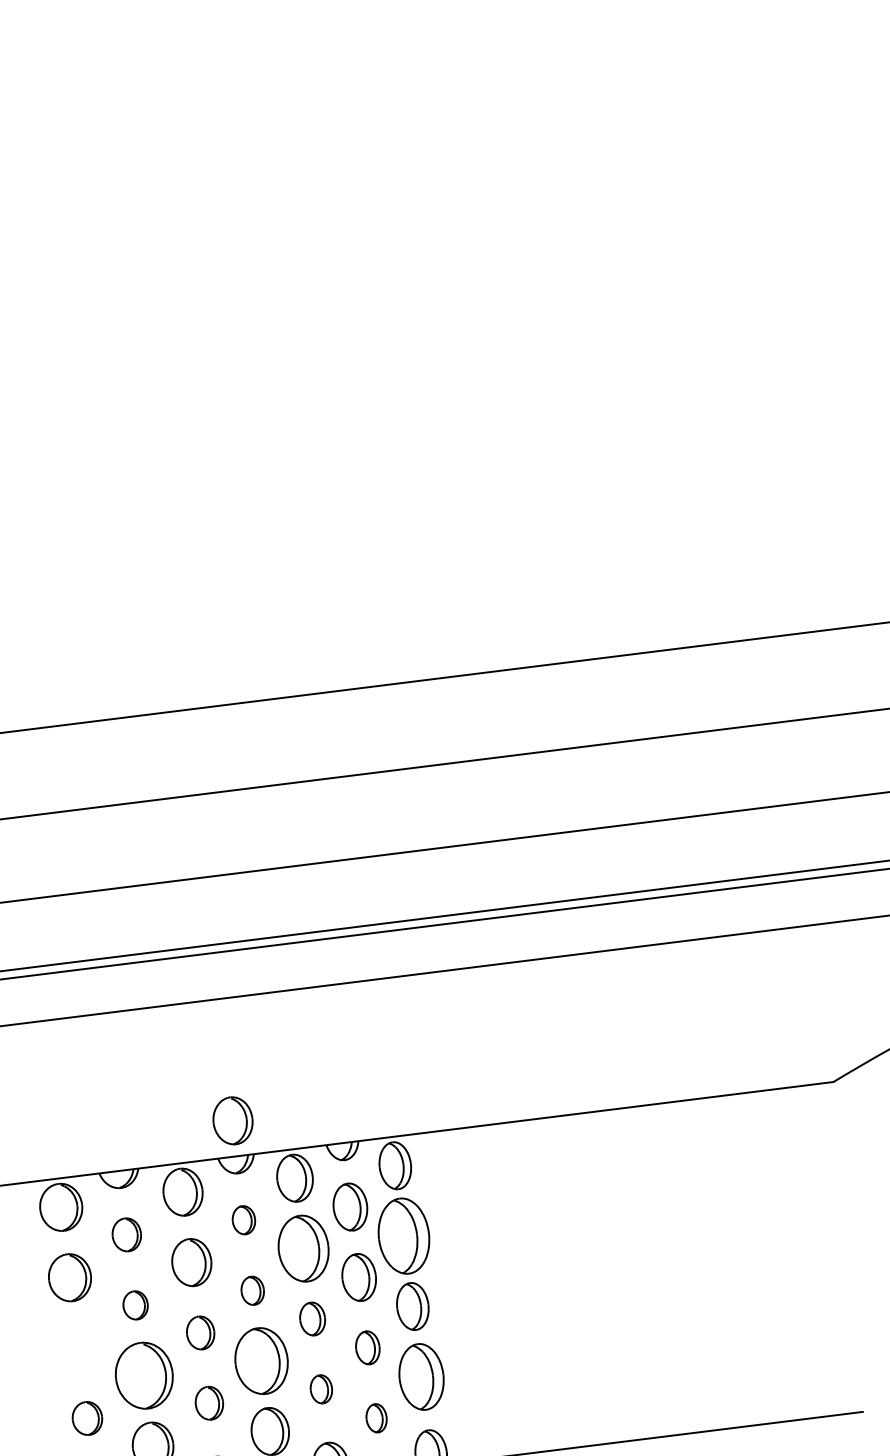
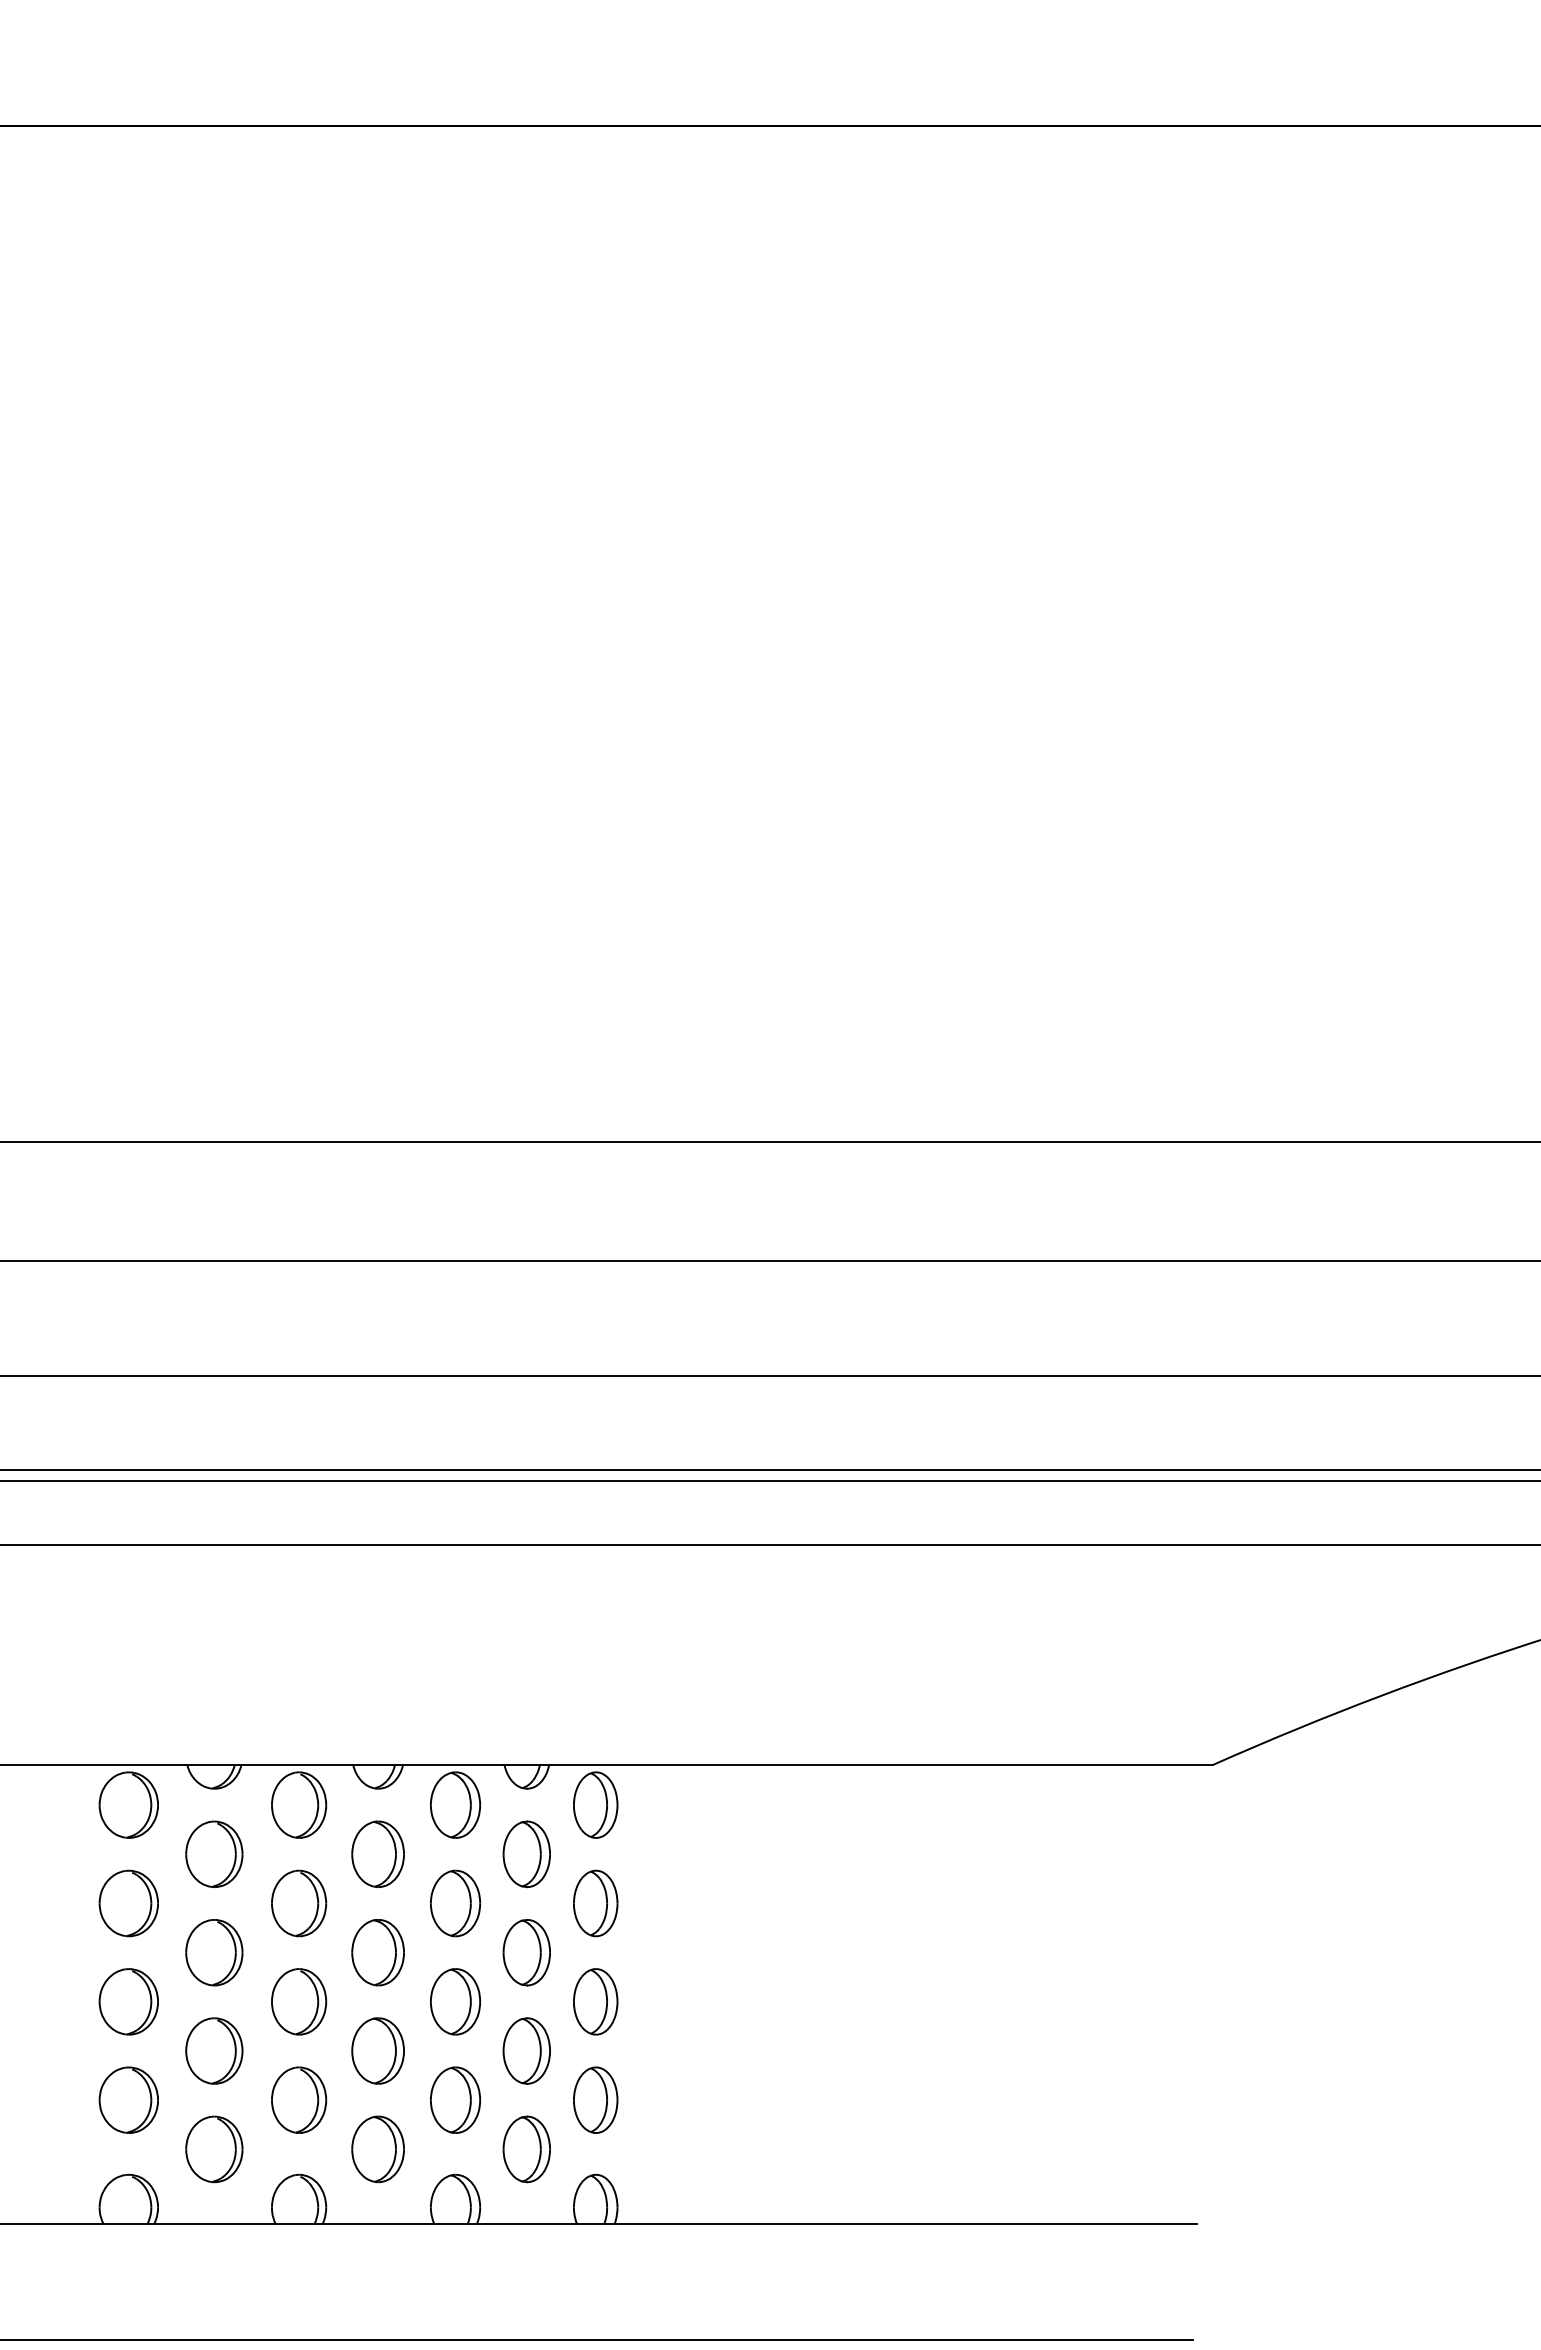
part: (233, 1120) -> (380, 1715), removed
part: (243, 1219) -> (377, 1853), size x1.67
part: (126, 1234) -> (214, 1853), size x1.43
part: (403, 1236) -> (595, 1903), size x0.62
part: (303, 1248) -> (455, 1903), size x0.71
part: (252, 1290) -> (377, 1952), size x1.67
part: (135, 1305) -> (214, 1952), size x1.67
part: (312, 1318) -> (455, 2001), size x1.43
part: (200, 1332) -> (299, 2001), size x1.43
part: (78, 1347) -> (128, 2001), added
part: (367, 1347) -> (526, 2050), size x1.43
part: (261, 1360) -> (377, 2050), size x0.71
part: (144, 1375) -> (214, 2050), size x0.71
part: (421, 1376) -> (595, 2099), size x0.71
part: (321, 1388) -> (455, 2099), size x1.67
part: (209, 1402) -> (299, 2099), size x1.43
part: (87, 1418) -> (128, 2099), size x1.43
part: (376, 1418) -> (526, 2149), size x1.67

